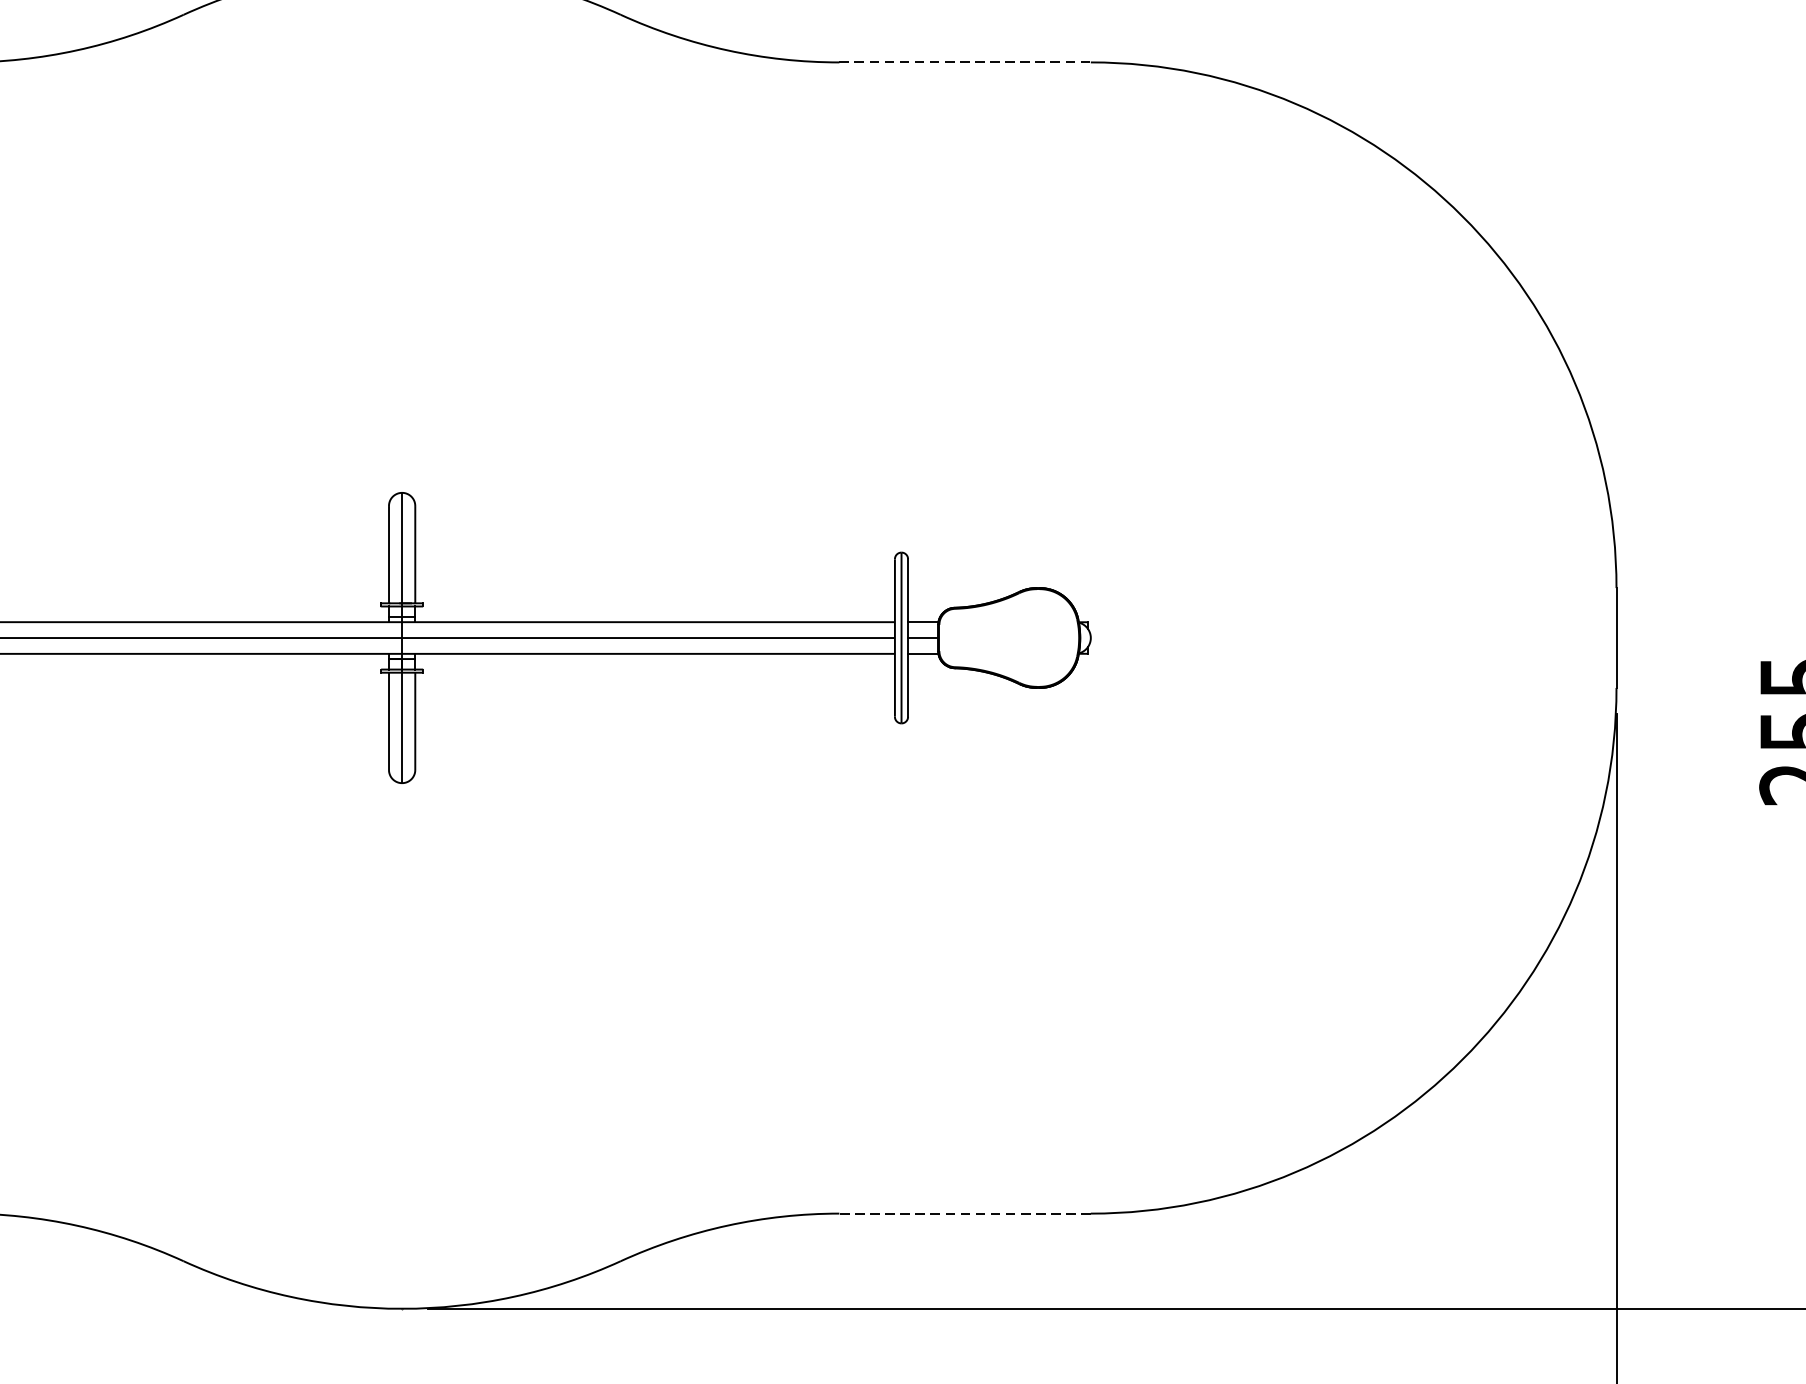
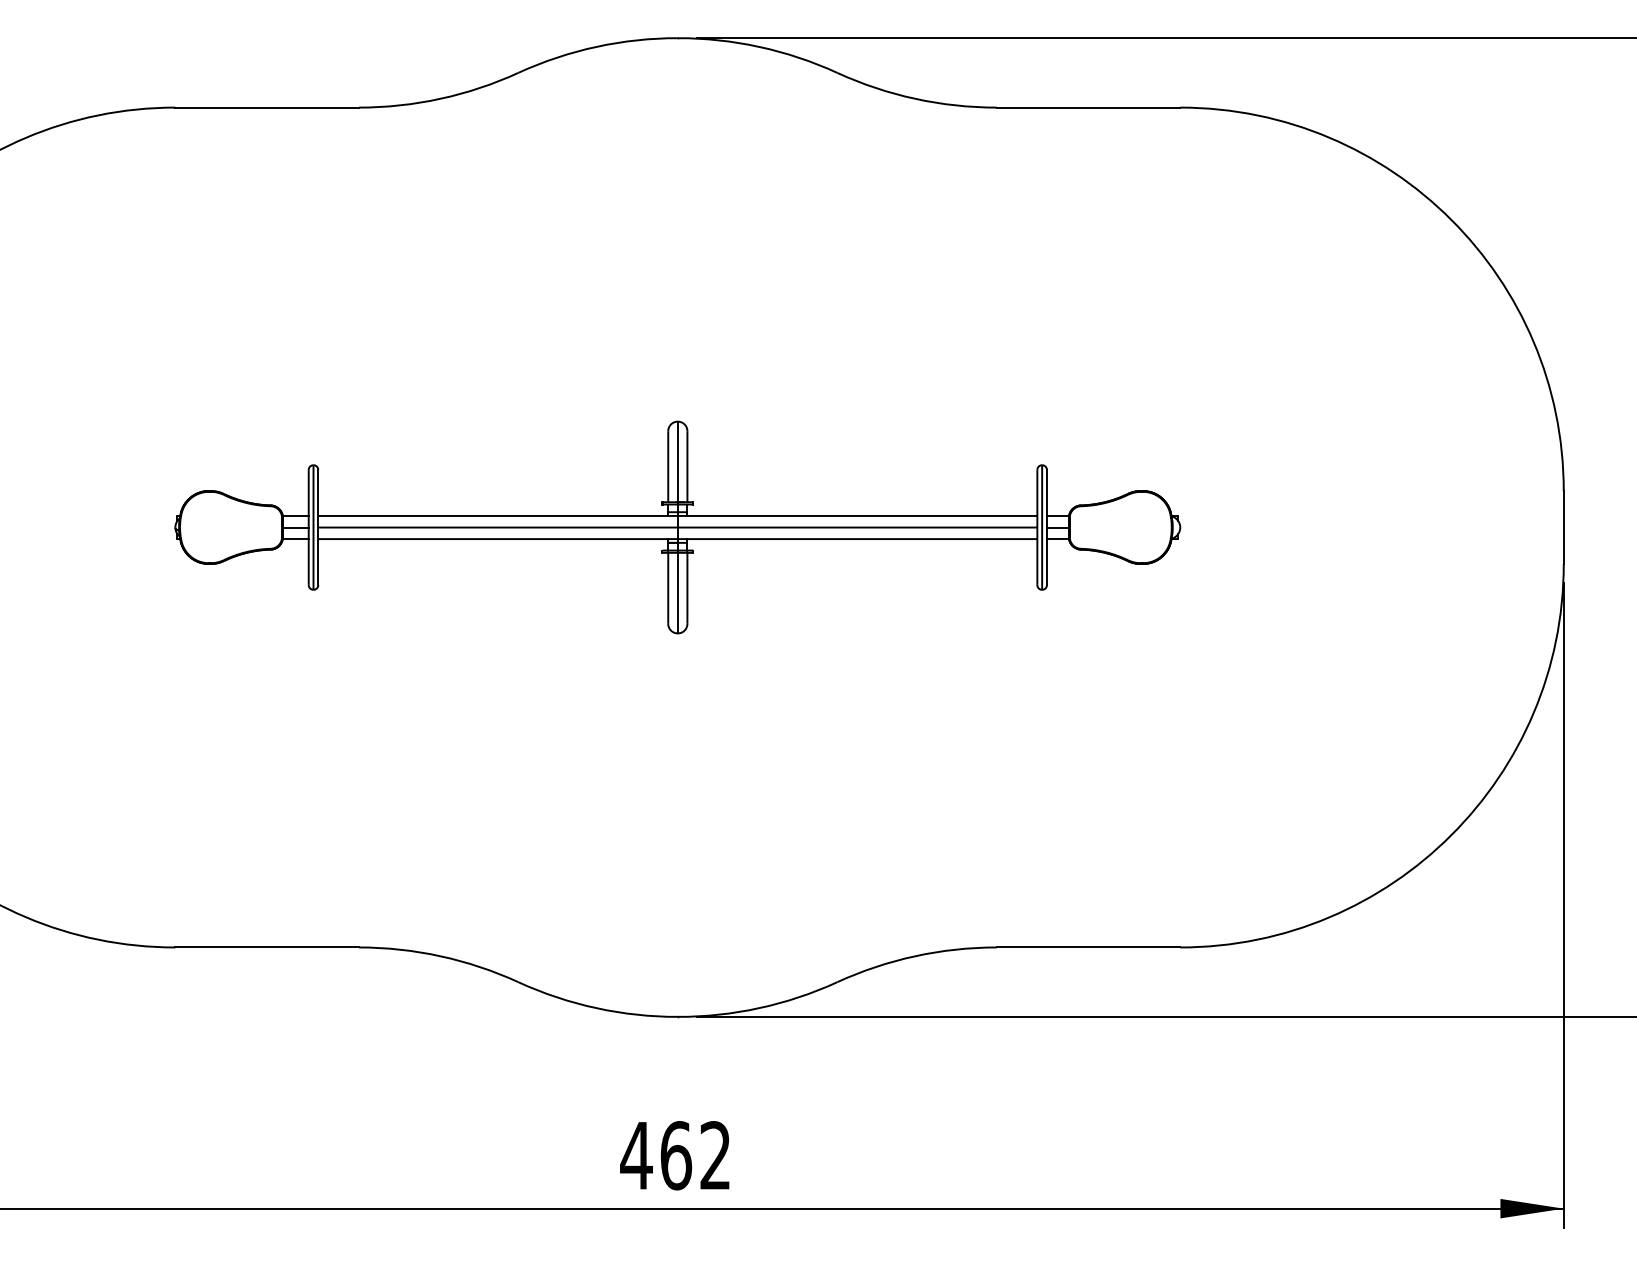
line: (965, 62) -> (1088, 107), dashed -> solid
line: (965, 1213) -> (1088, 947), dashed -> solid

